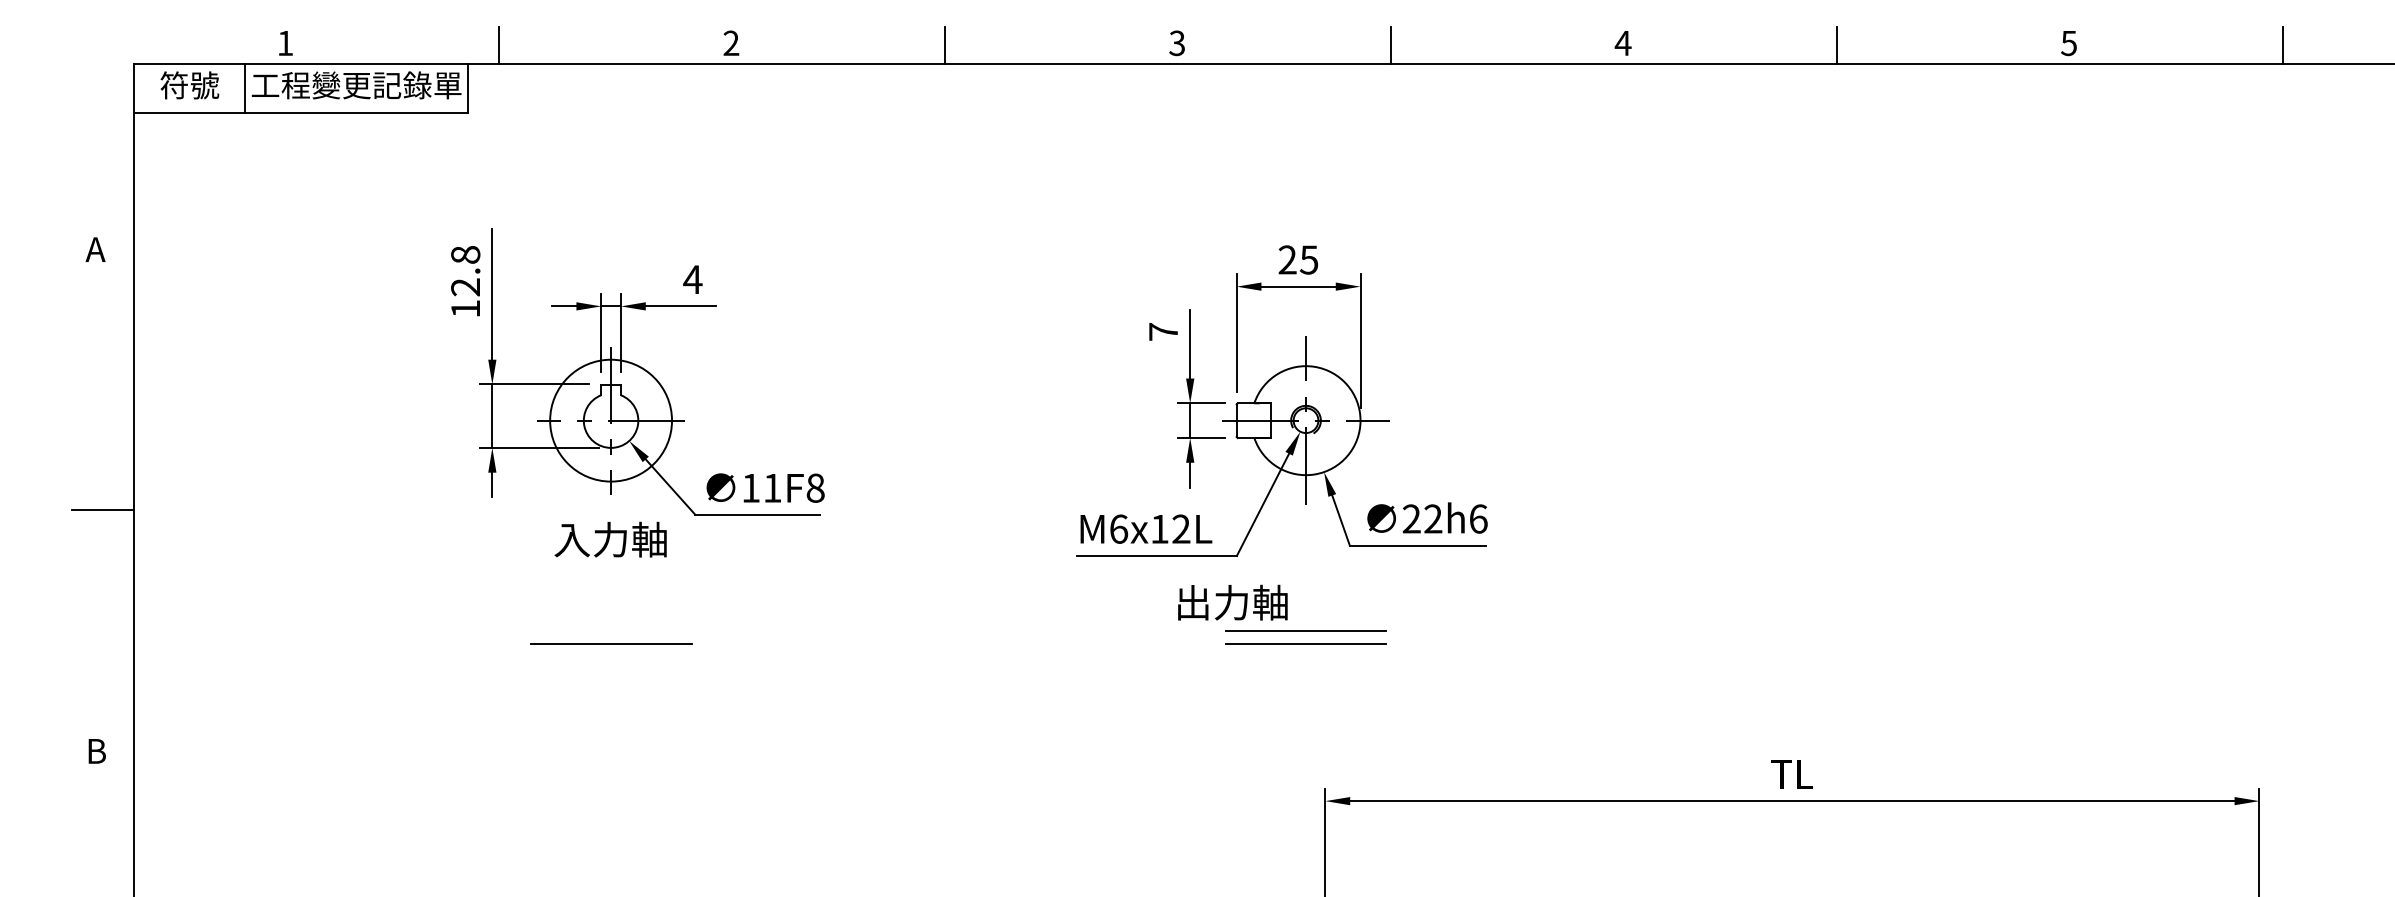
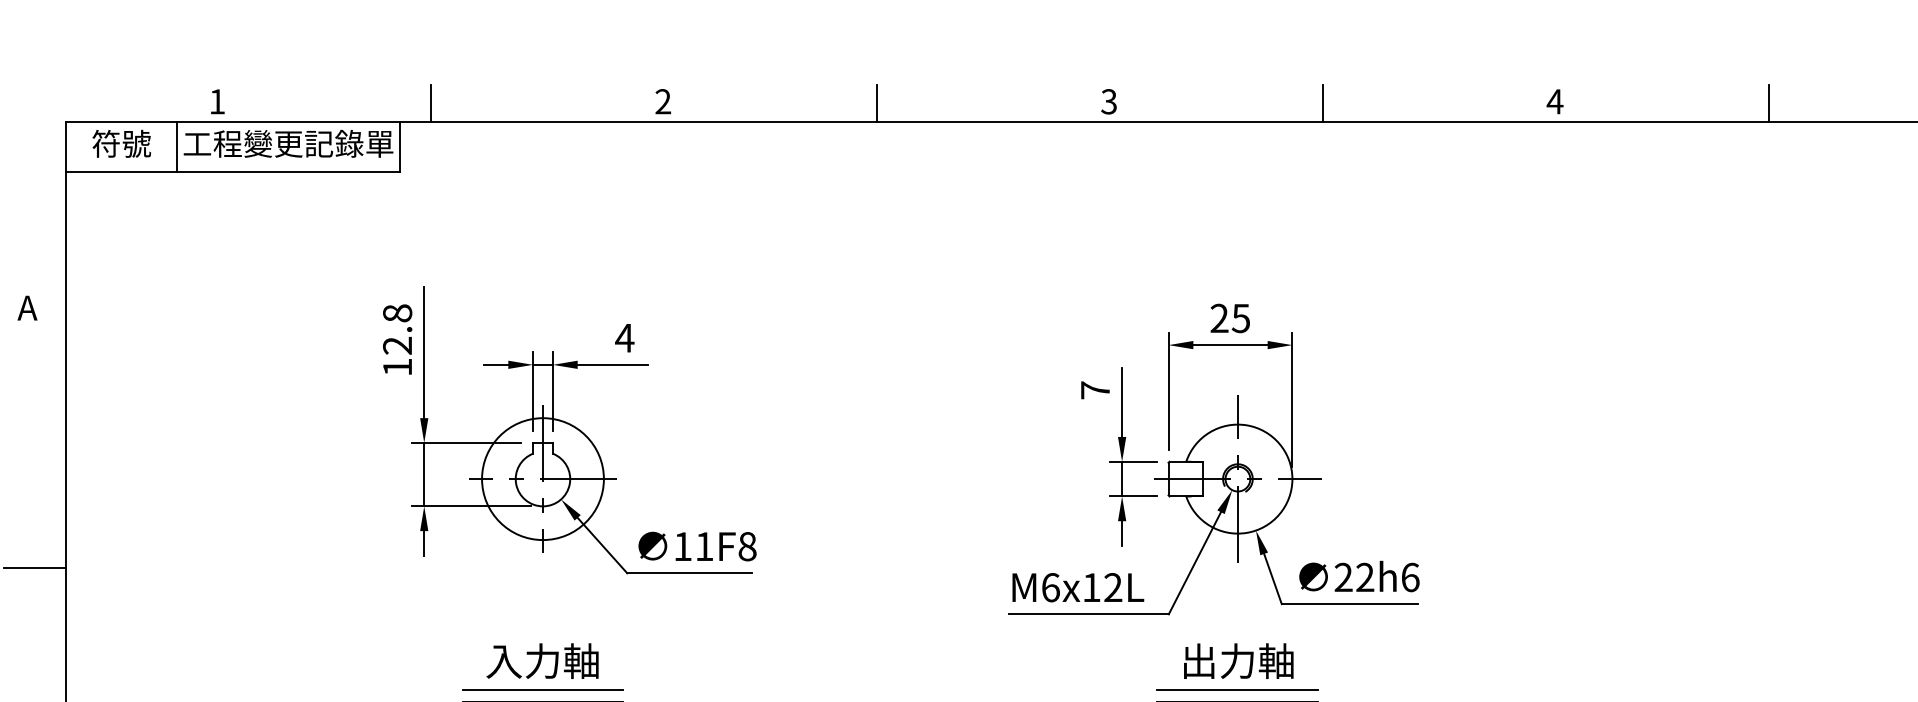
text: (610, 539) -> (542, 660), moved
text: (1232, 602) -> (1238, 660), moved
line: (610, 631) -> (542, 689), added

